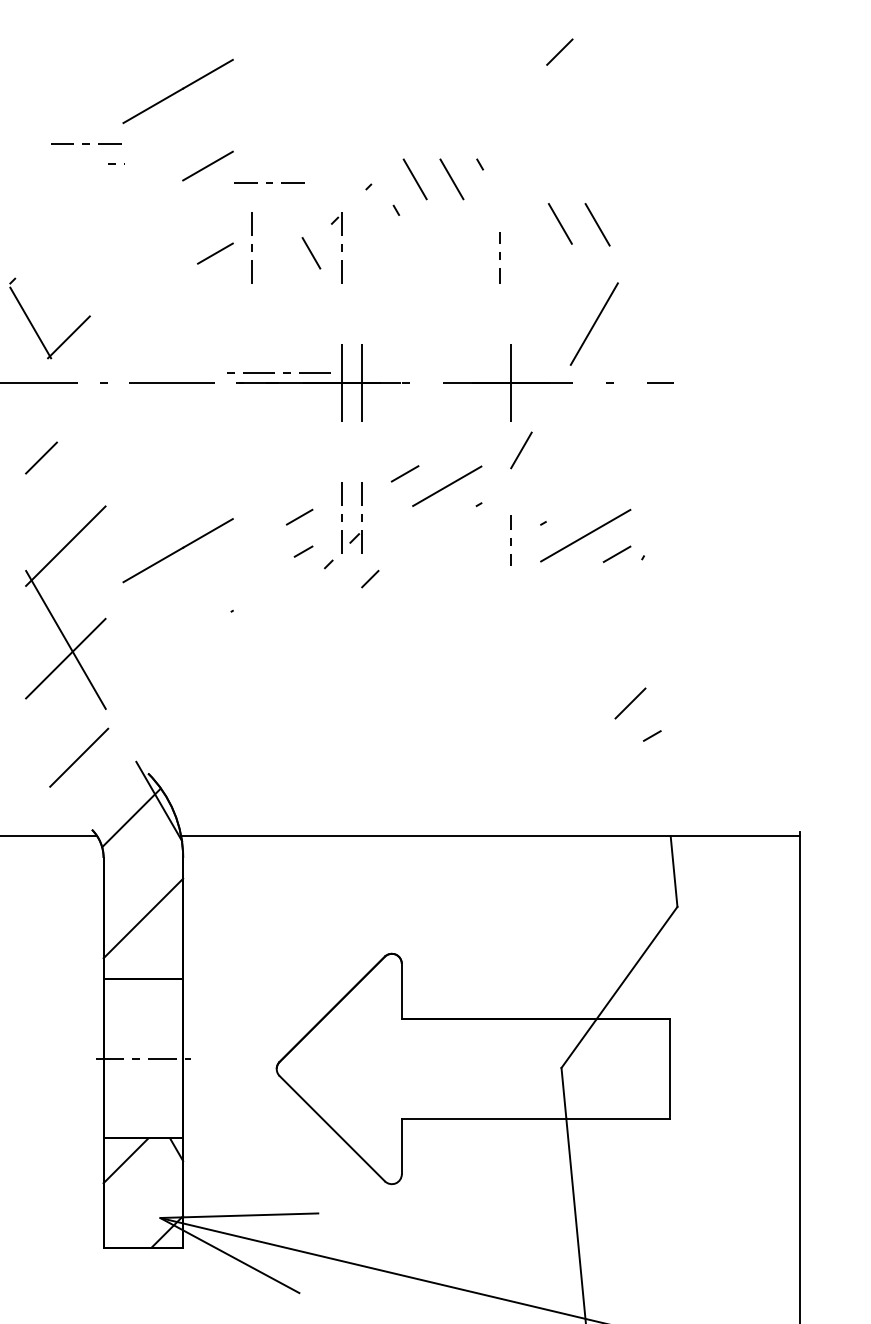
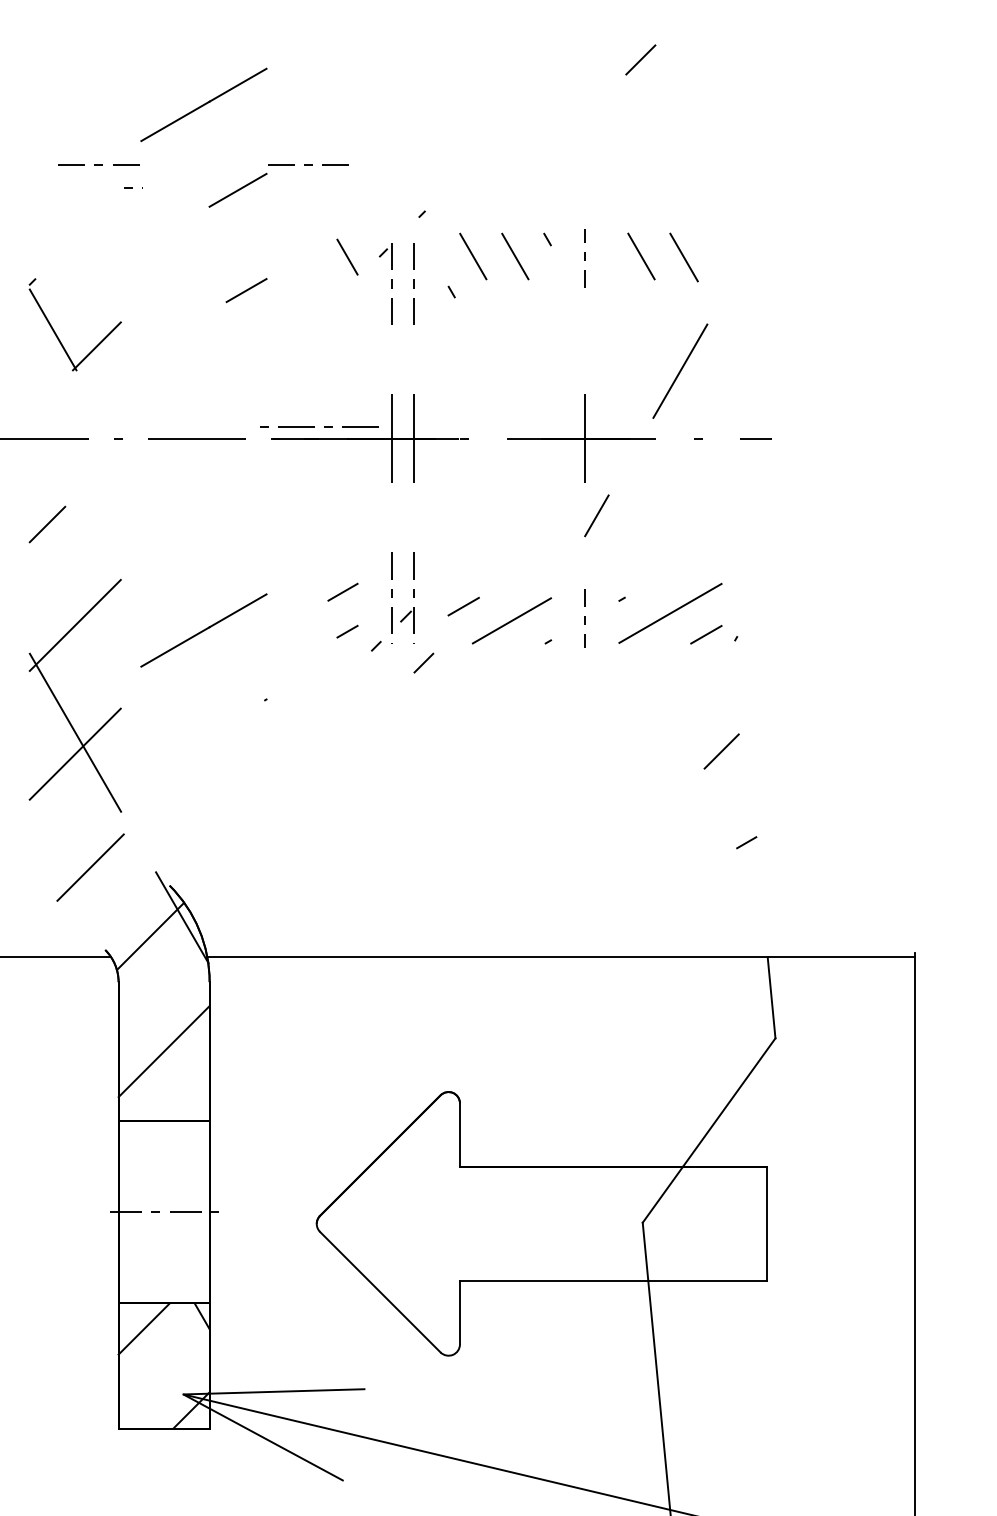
part: (451, 180) -> (514, 257), moved
line: (269, 181) -> (308, 164), moved
line: (251, 247) -> (413, 283), moved
line: (311, 252) -> (347, 256), moved
line: (499, 257) -> (584, 258), moved
part: (33, 326) -> (56, 333), moved
part: (436, 485) -> (499, 620), moved
line: (630, 703) -> (721, 751), moved

